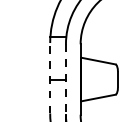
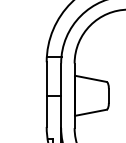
line: (49, 78) -> (46, 94), dashed -> solid
line: (66, 80) -> (61, 96), dashed -> solid

